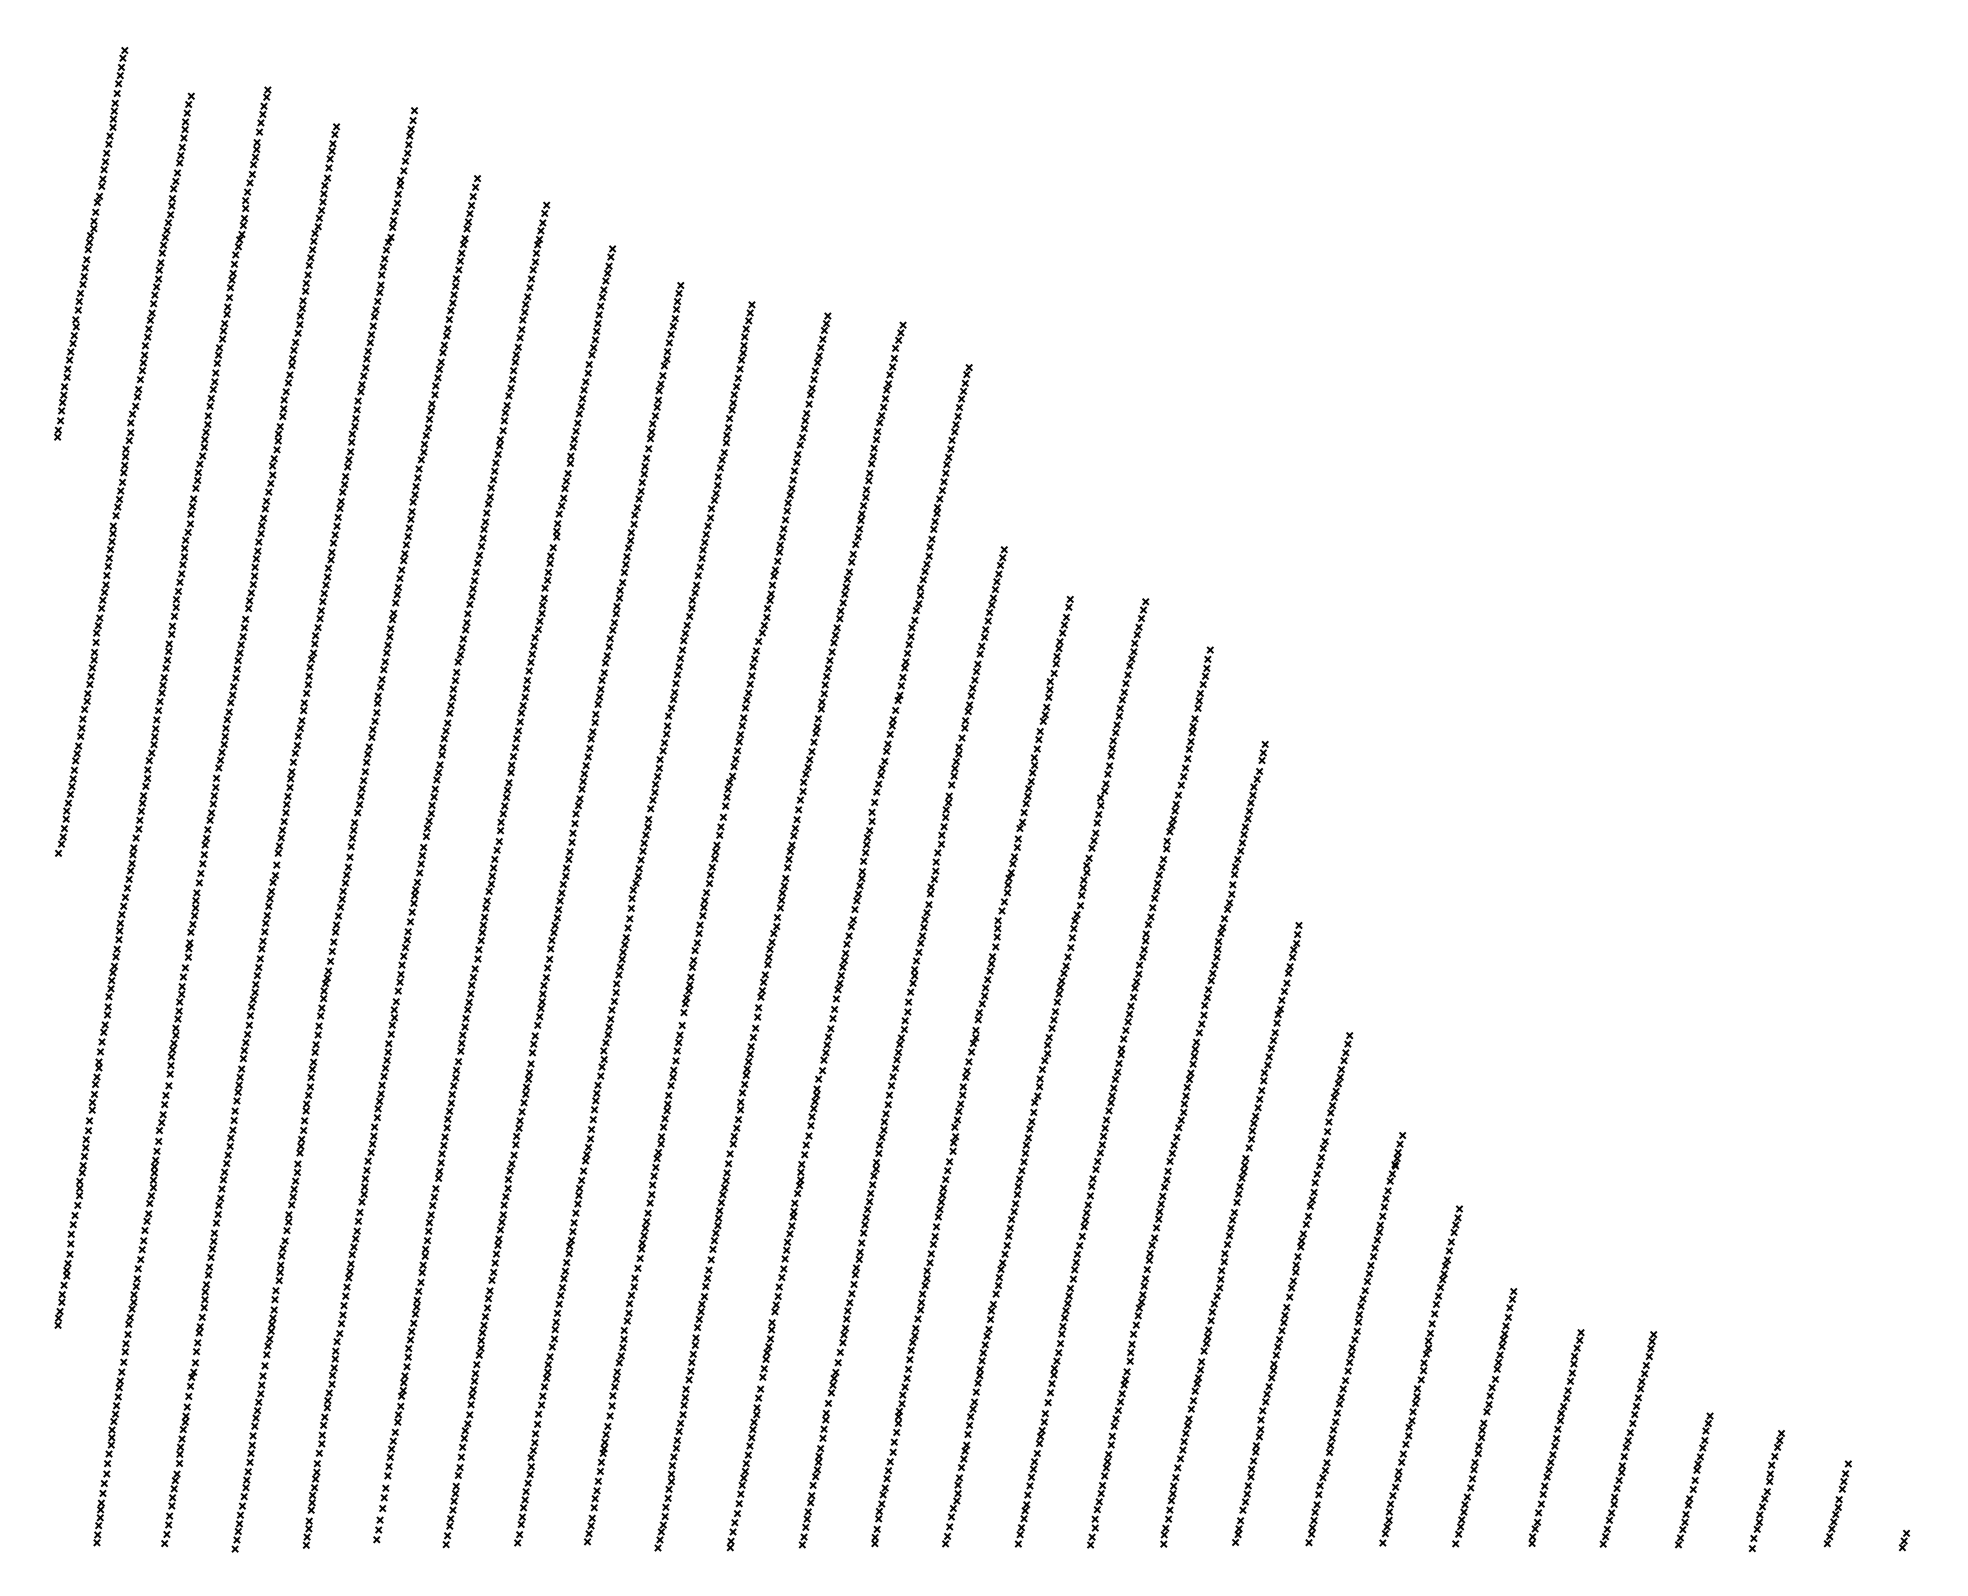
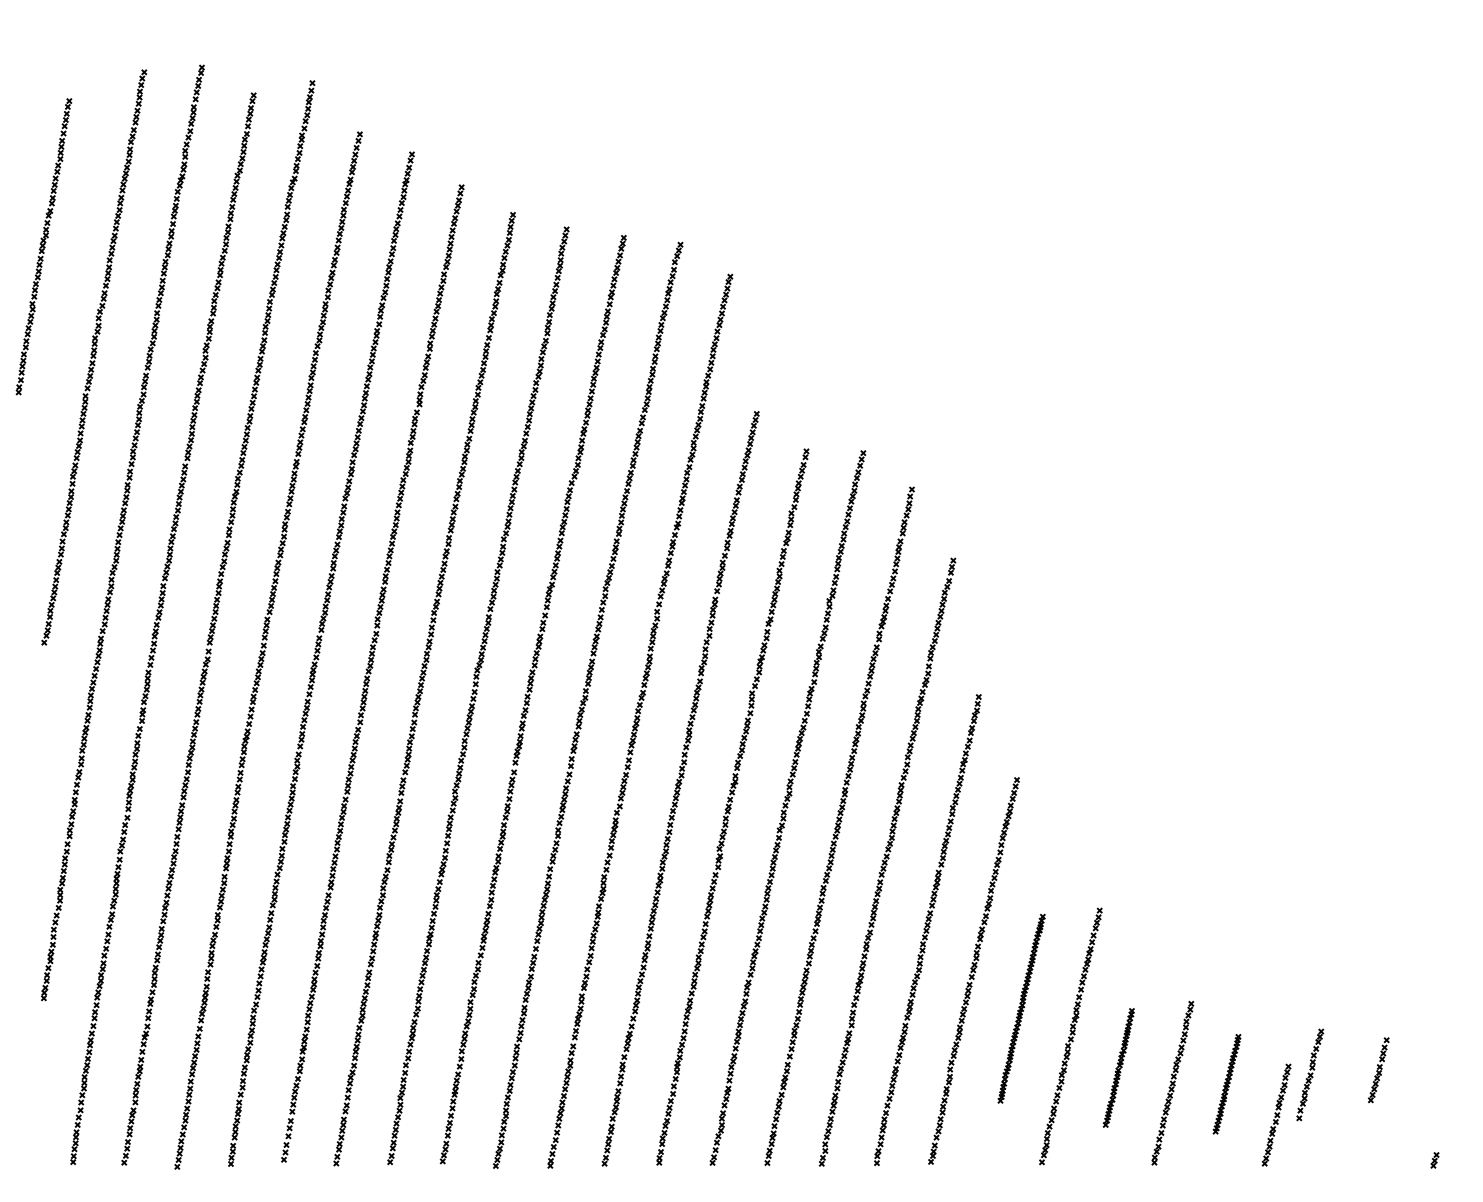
part: (91, 243) -> (44, 246), moved
part: (1355, 1339) -> (1021, 1008), size x0.6
part: (1484, 1417) -> (1118, 1067), size x0.6
part: (1628, 1439) -> (1227, 1084), size x0.6
part: (1766, 1491) -> (1309, 1075), moved
part: (1837, 1503) -> (1378, 1069), moved

